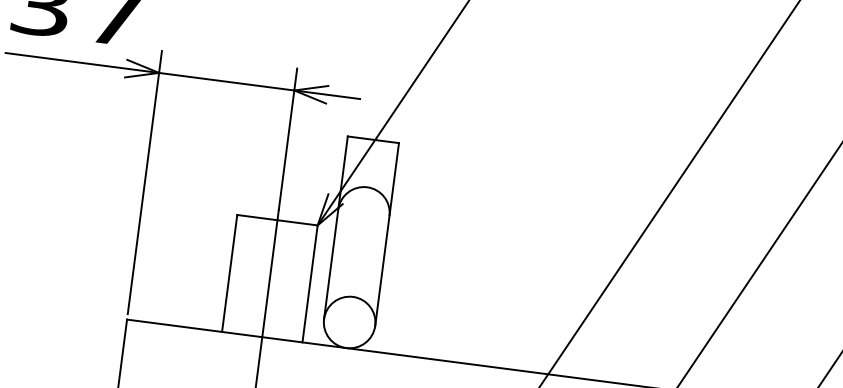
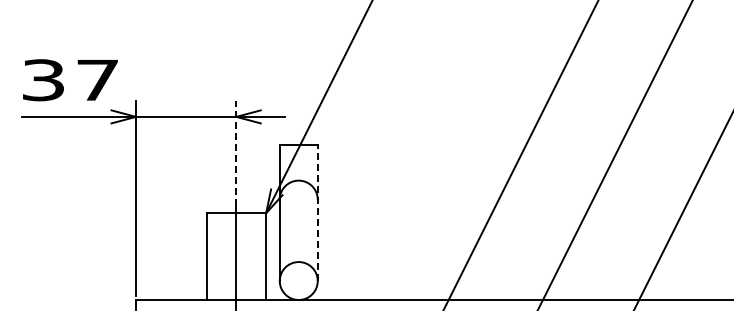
line: (288, 138) -> (236, 152), solid -> dashed
line: (386, 234) -> (317, 213), solid -> dashed

